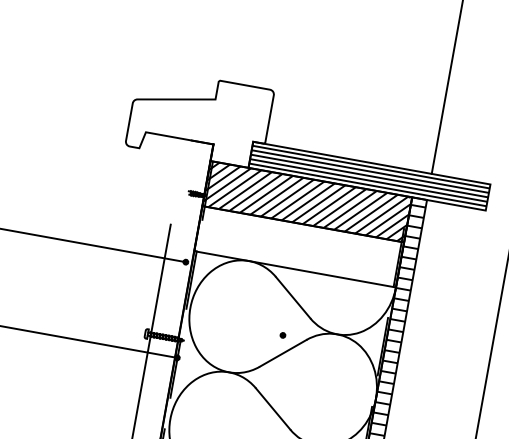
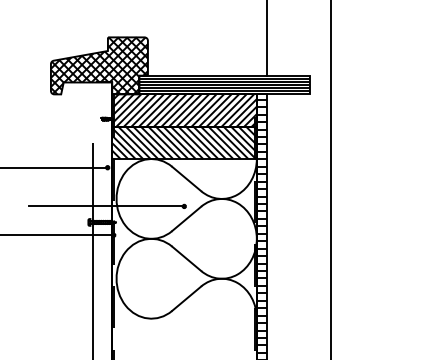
hatch: (198, 117) -> (98, 65), added
hatch: (299, 246) -> (184, 142), added
line: (174, 315) -> (106, 206), added

